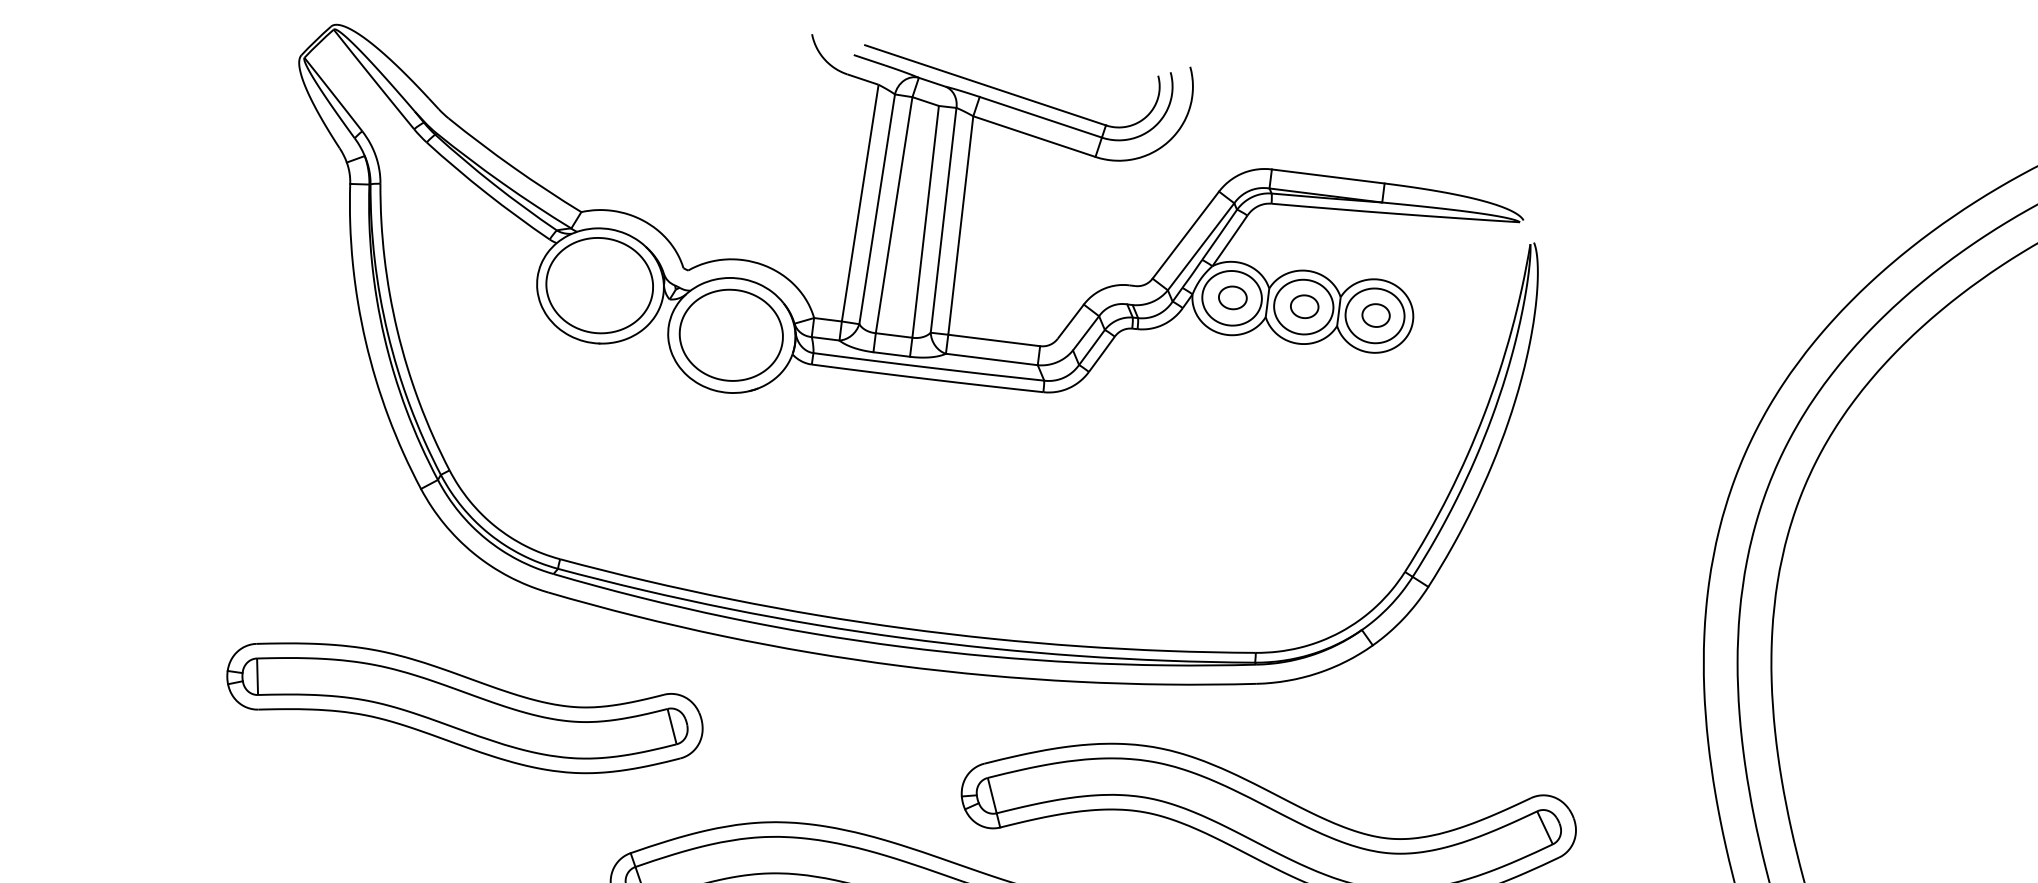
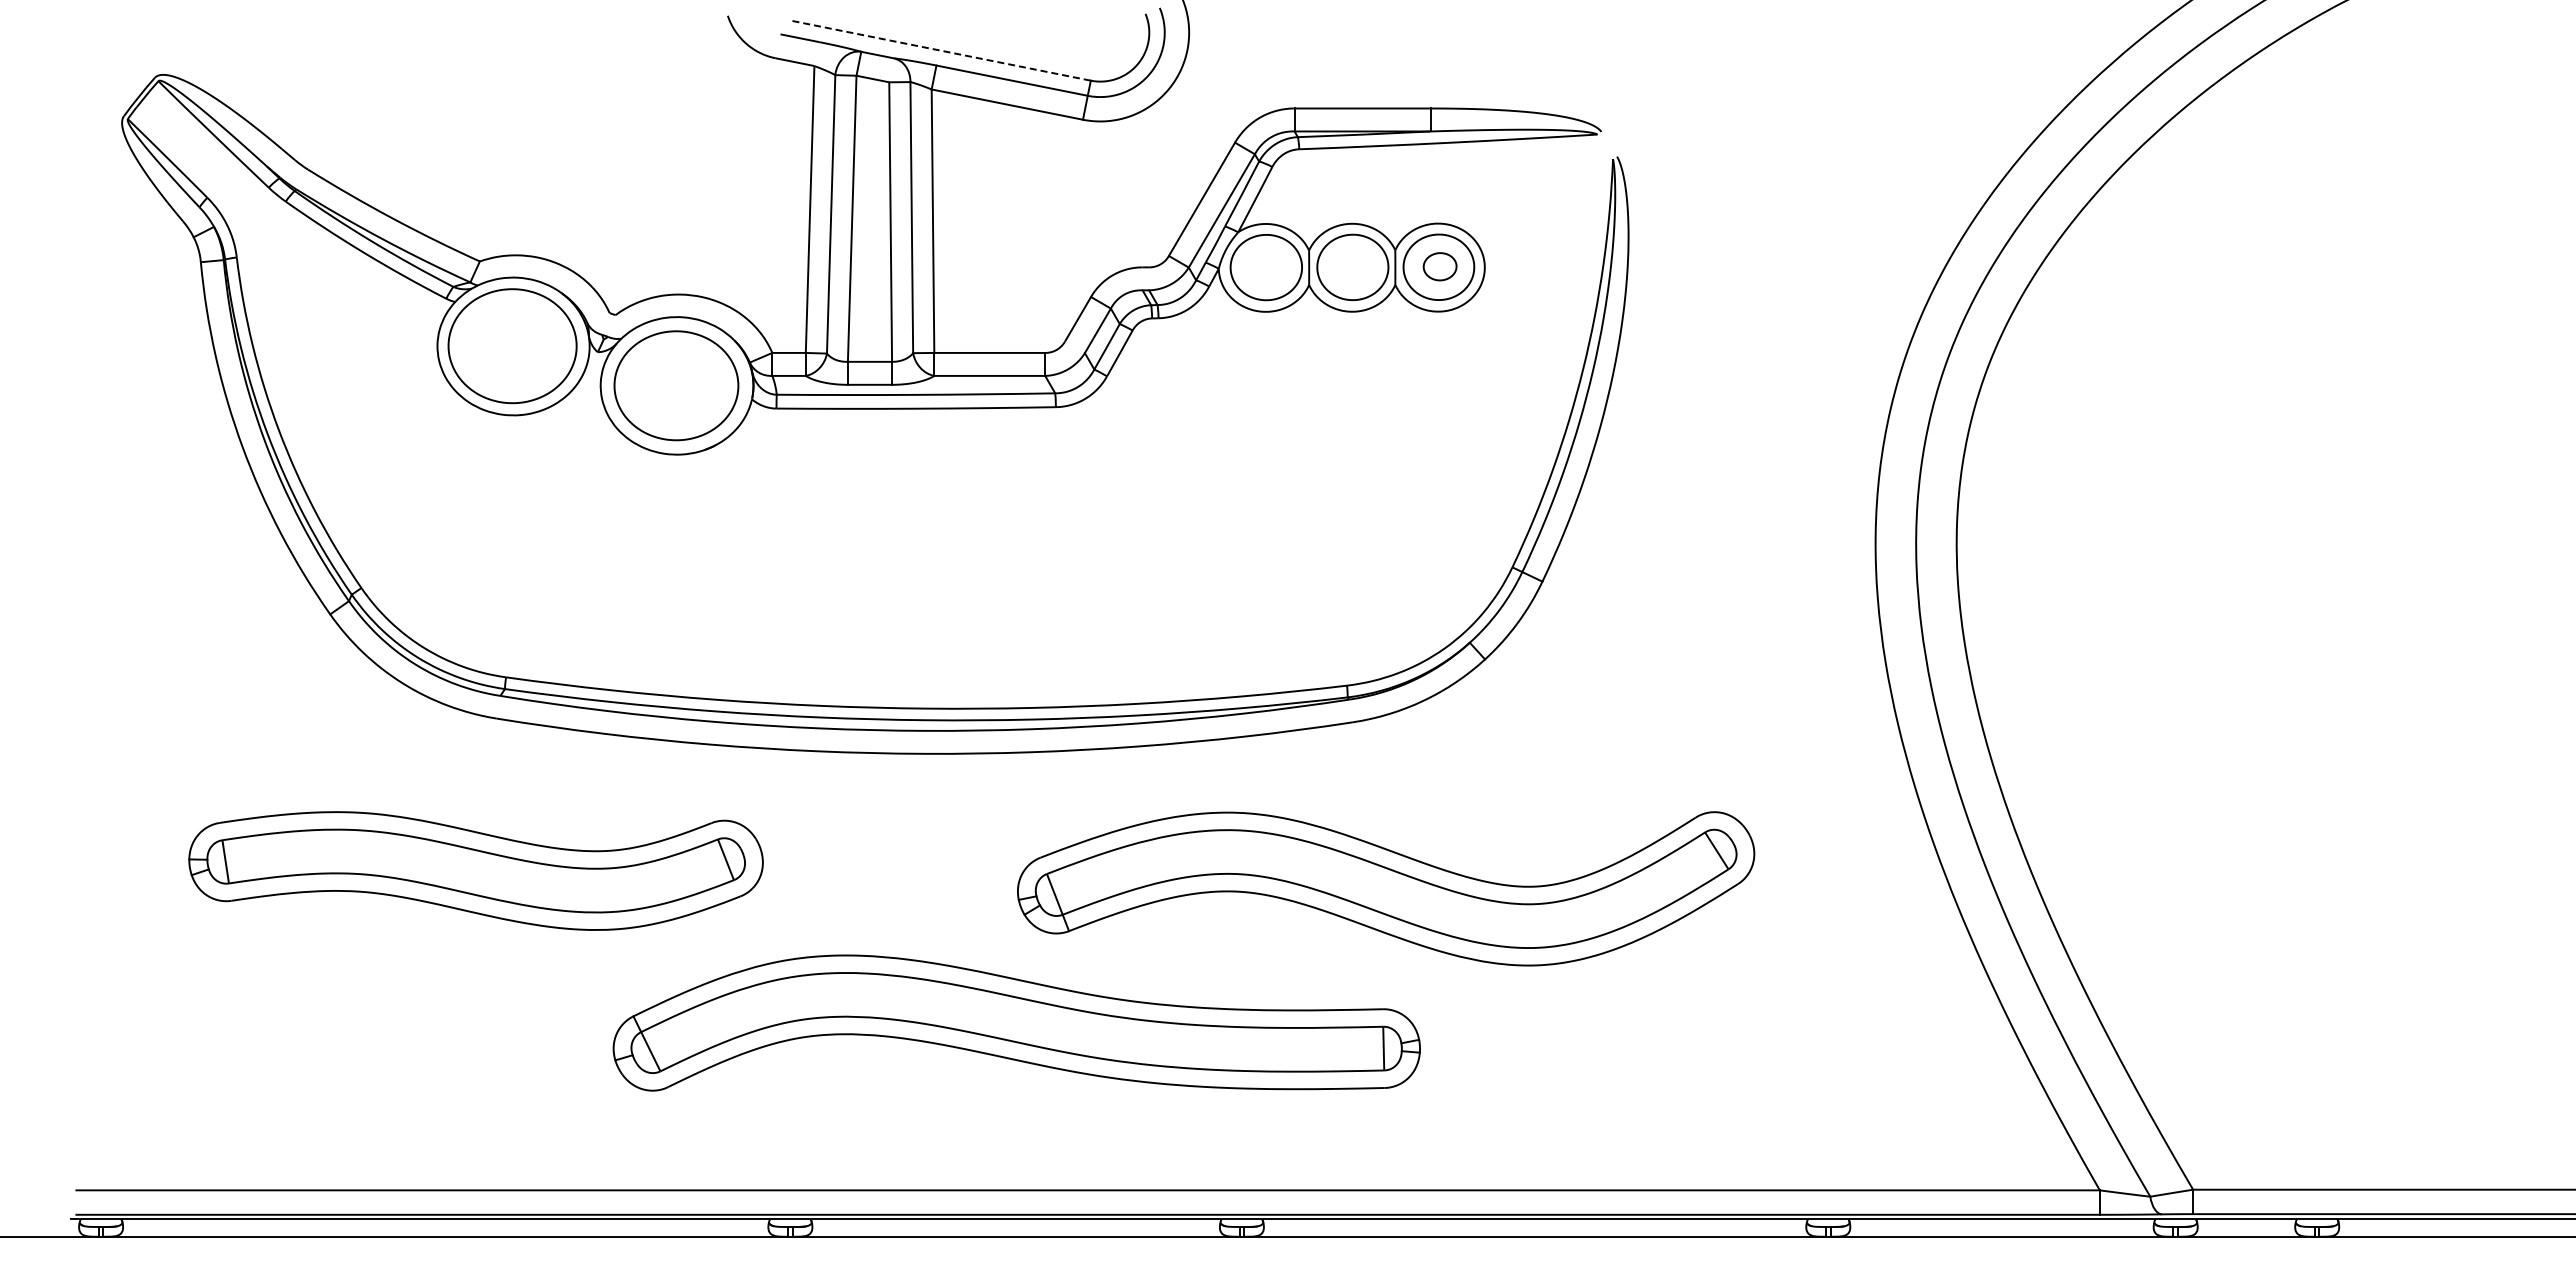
line: (986, 85) -> (942, 50), solid -> dashed
part: (1232, 297) -> (1266, 266), removed
part: (1304, 306) -> (1353, 266), removed
part: (463, 709) -> (475, 870), moved

